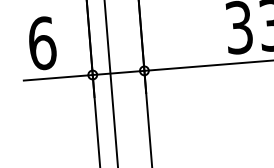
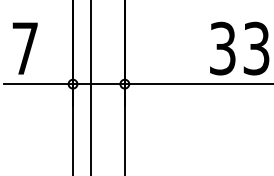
text: (42, 43) -> (25, 48), 6 -> 7

